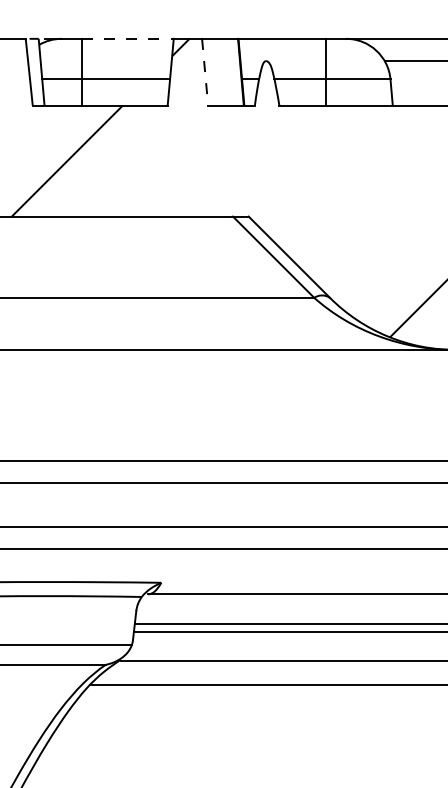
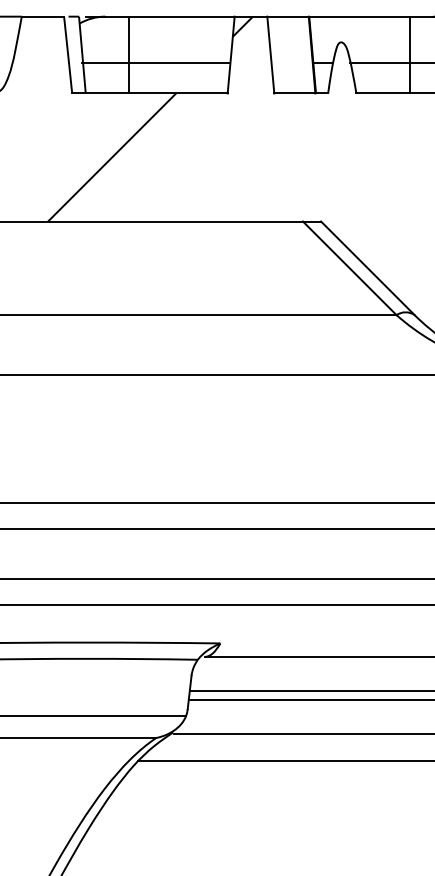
line: (128, 38) -> (182, 16), dashed -> solid
line: (205, 72) -> (271, 55), dashed -> solid

